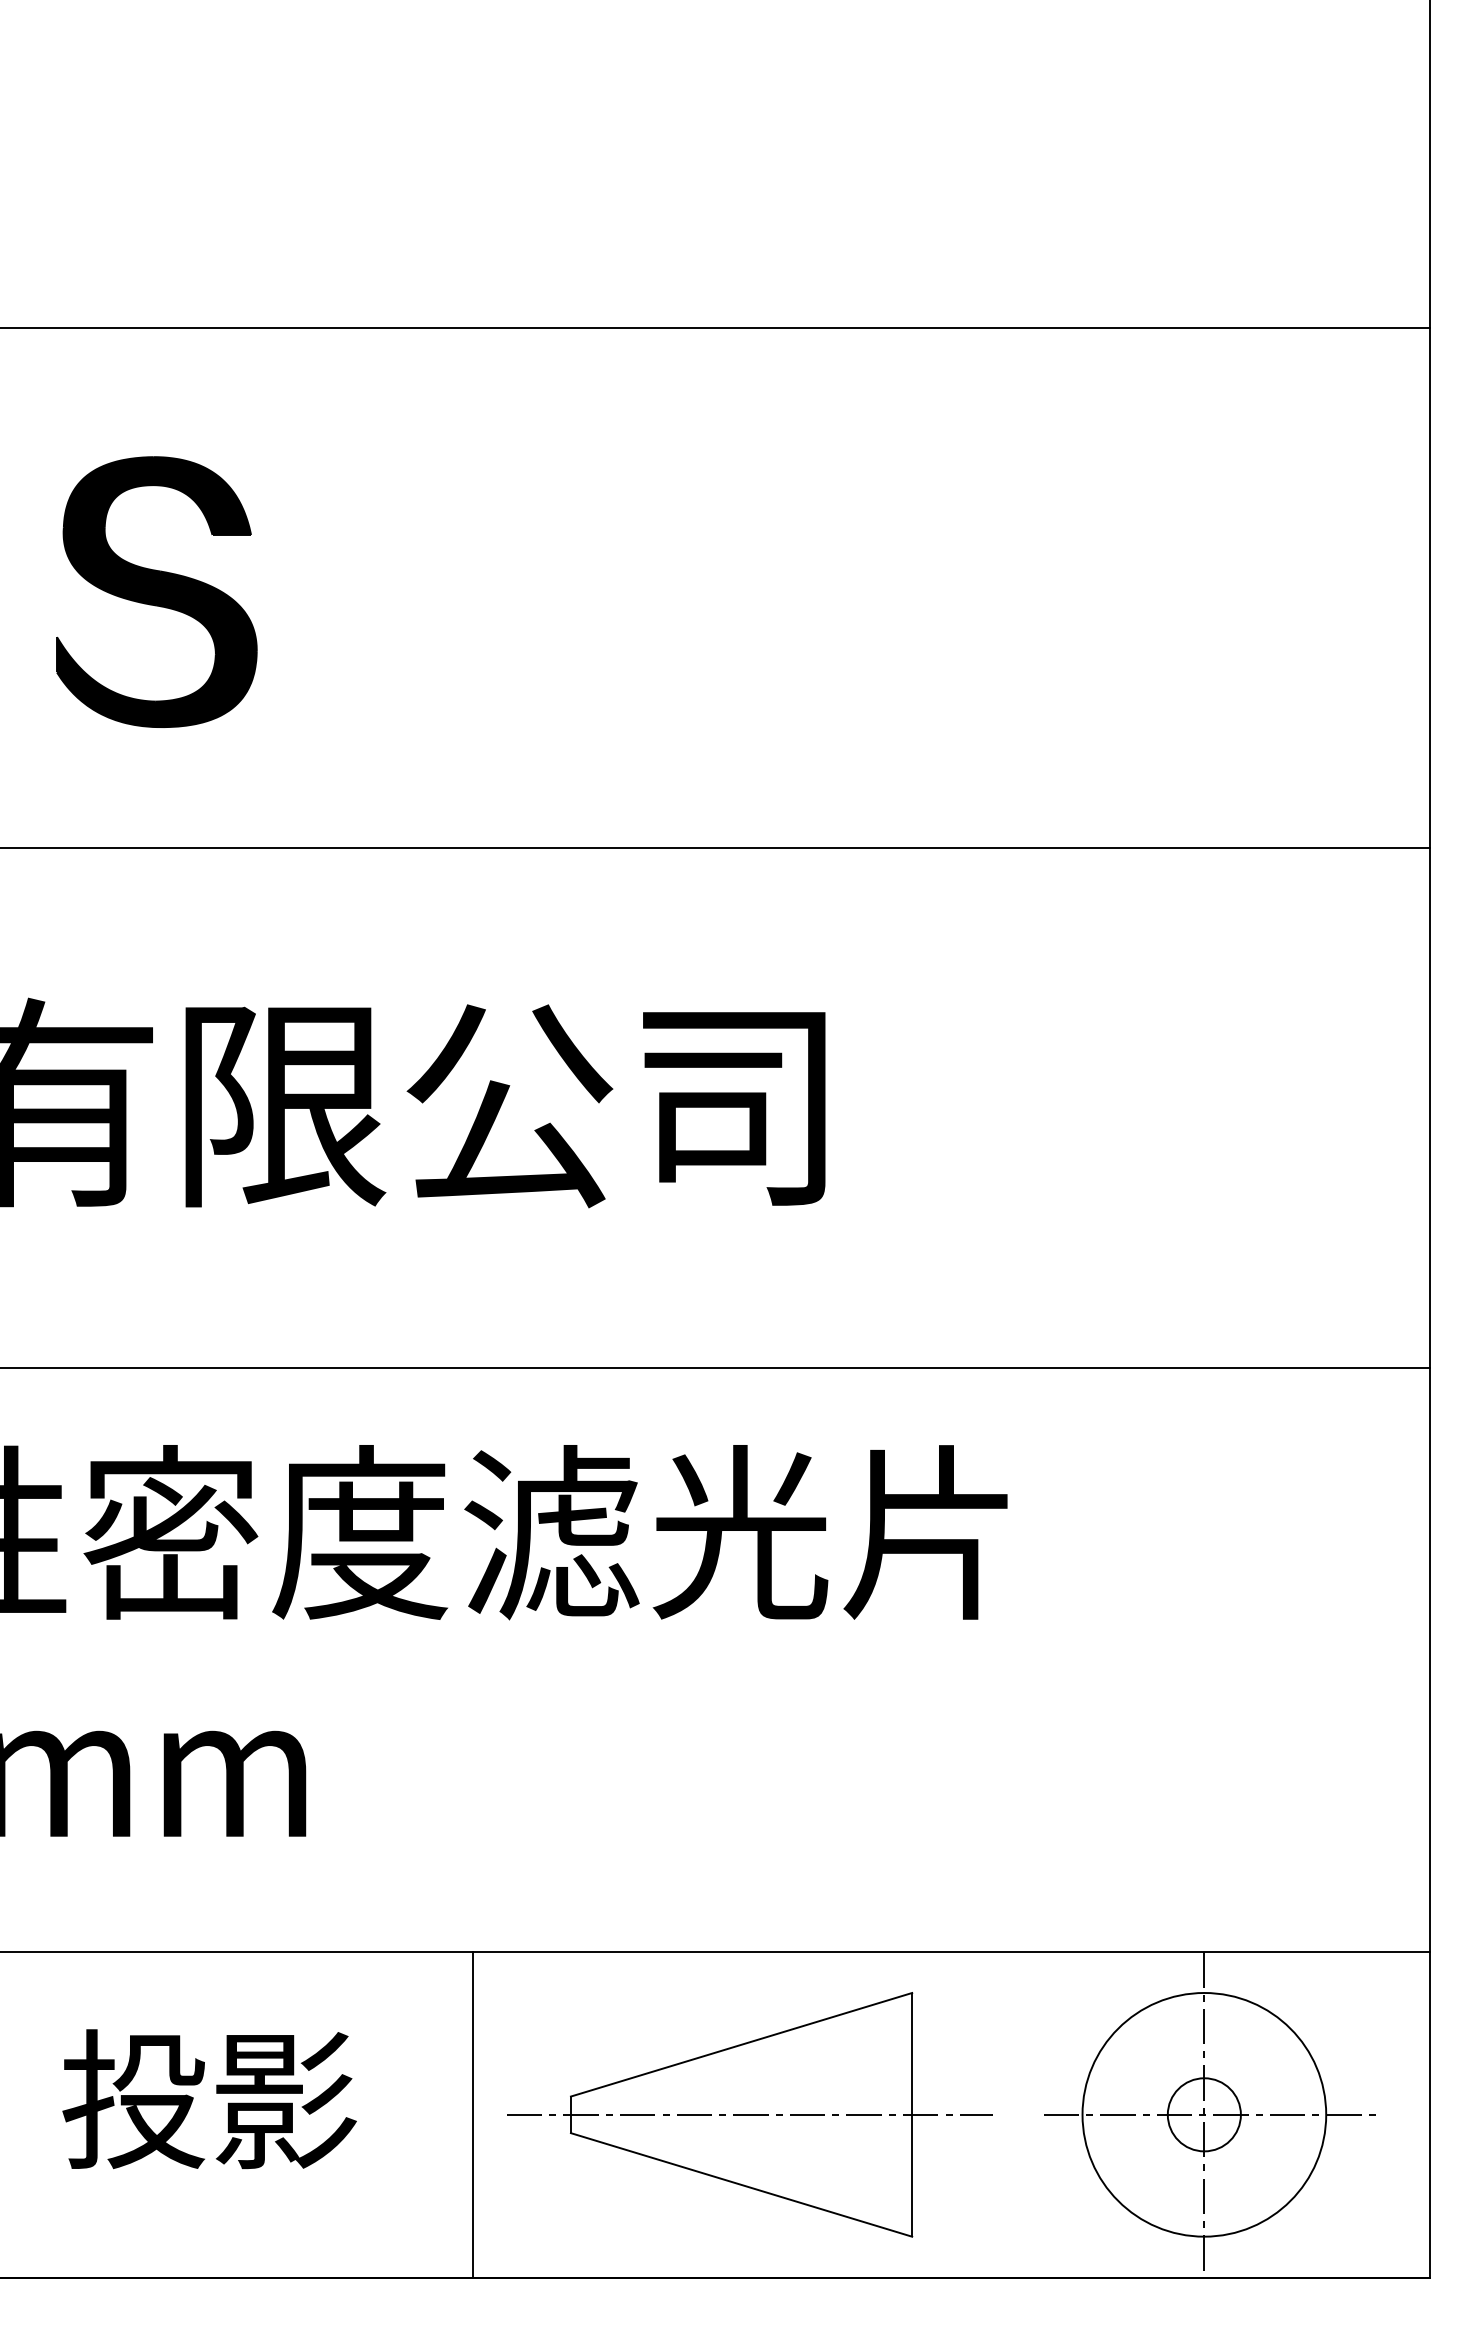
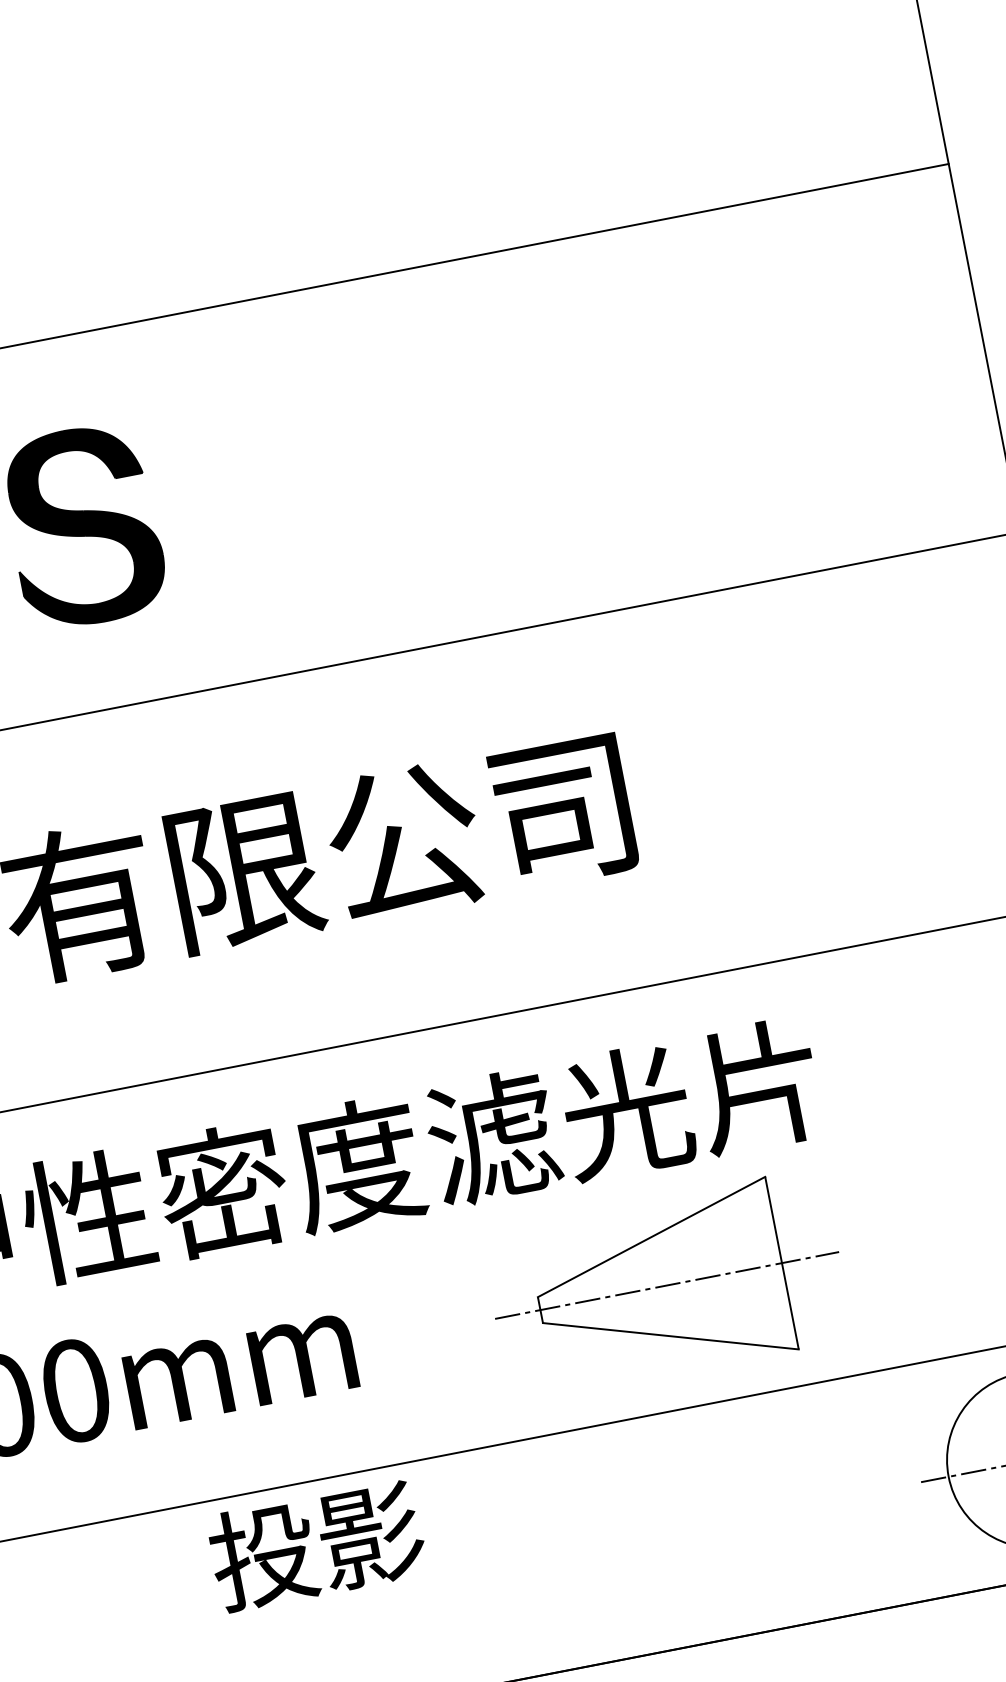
text: (209, 2099) -> (317, 1545), moved
line: (472, 2114) -> (516, 1560), removed
part: (749, 2114) -> (666, 1285), moved

